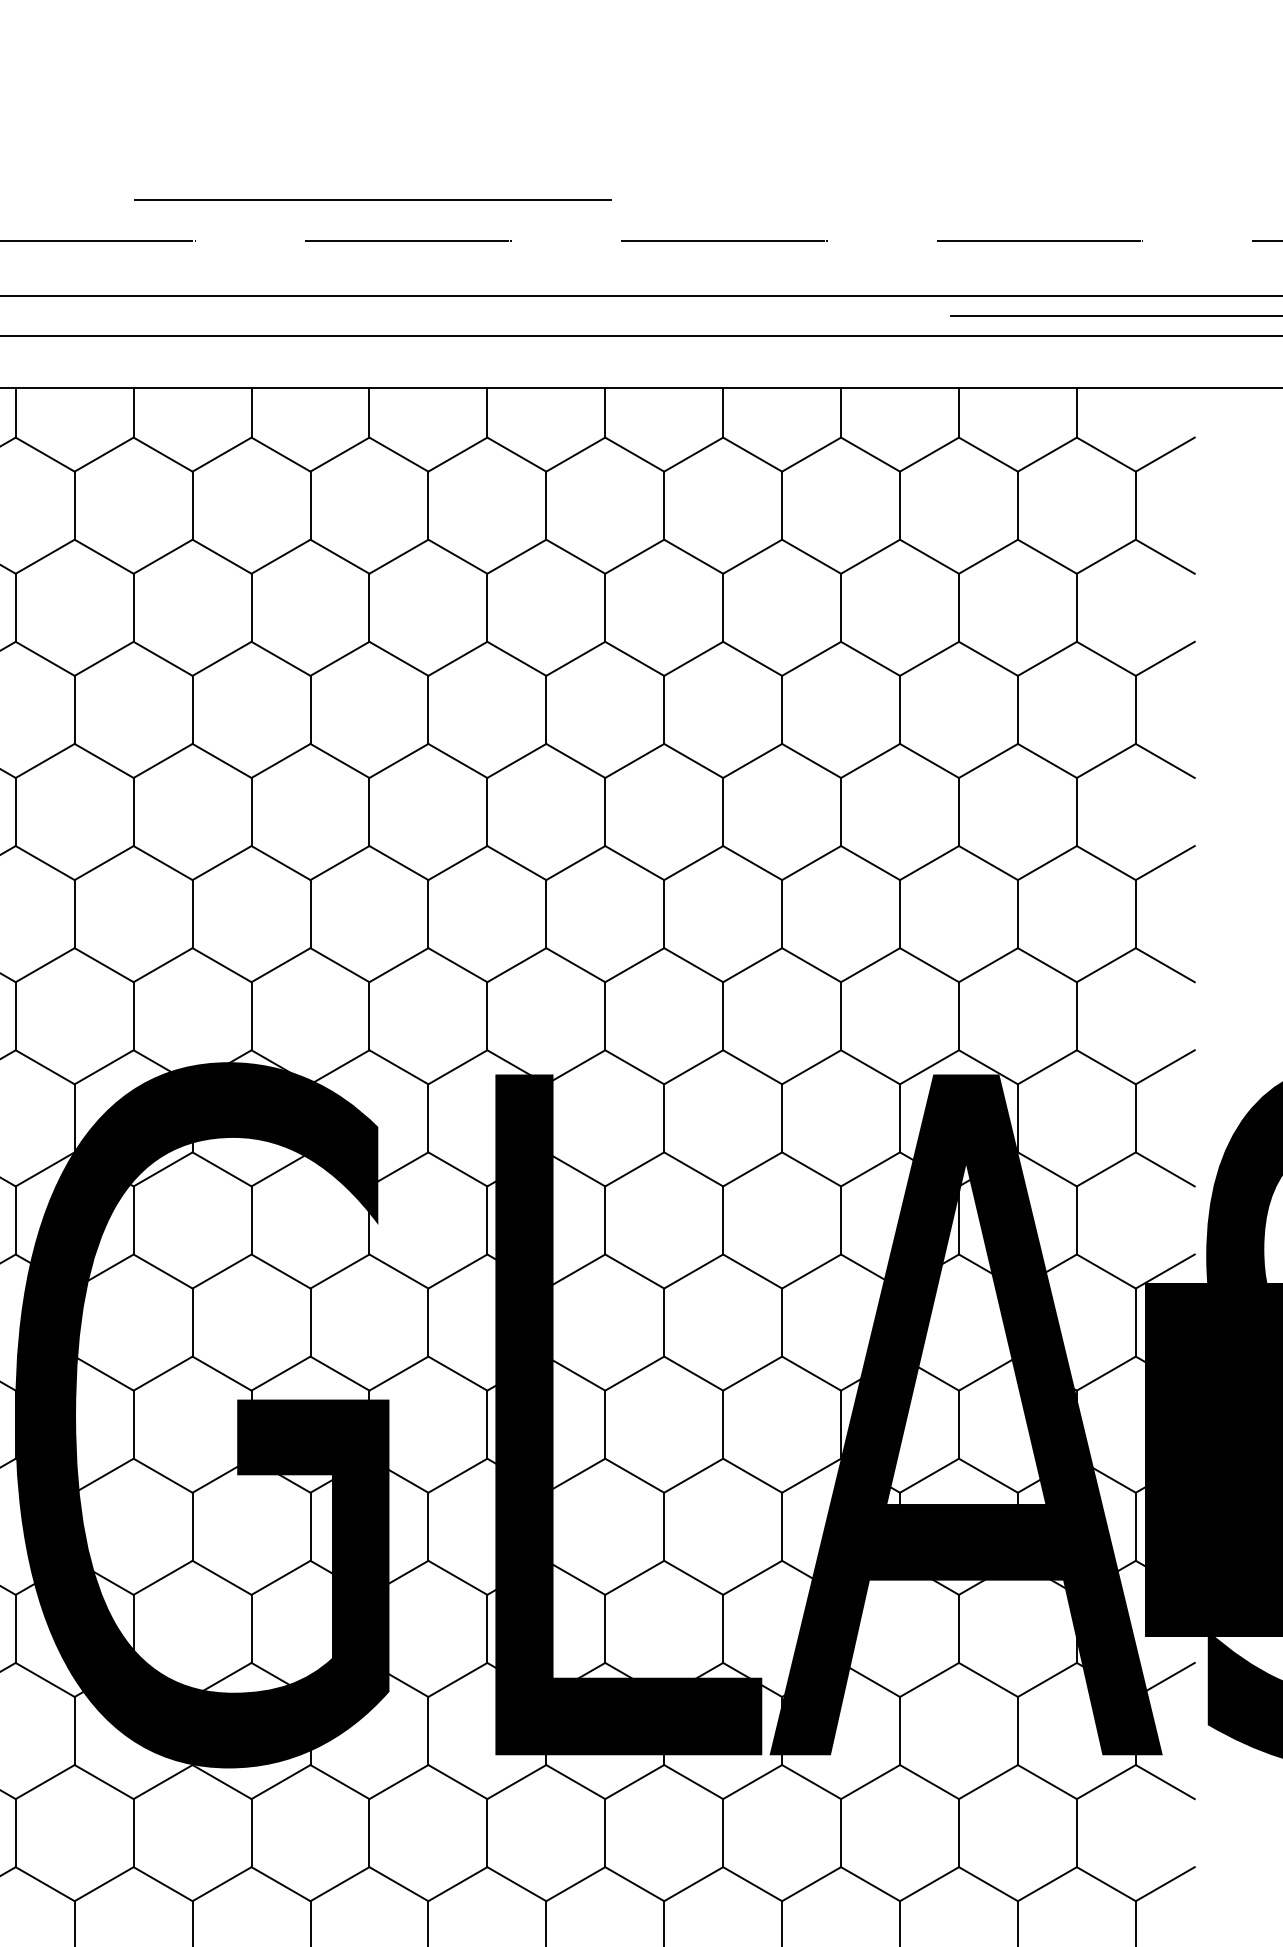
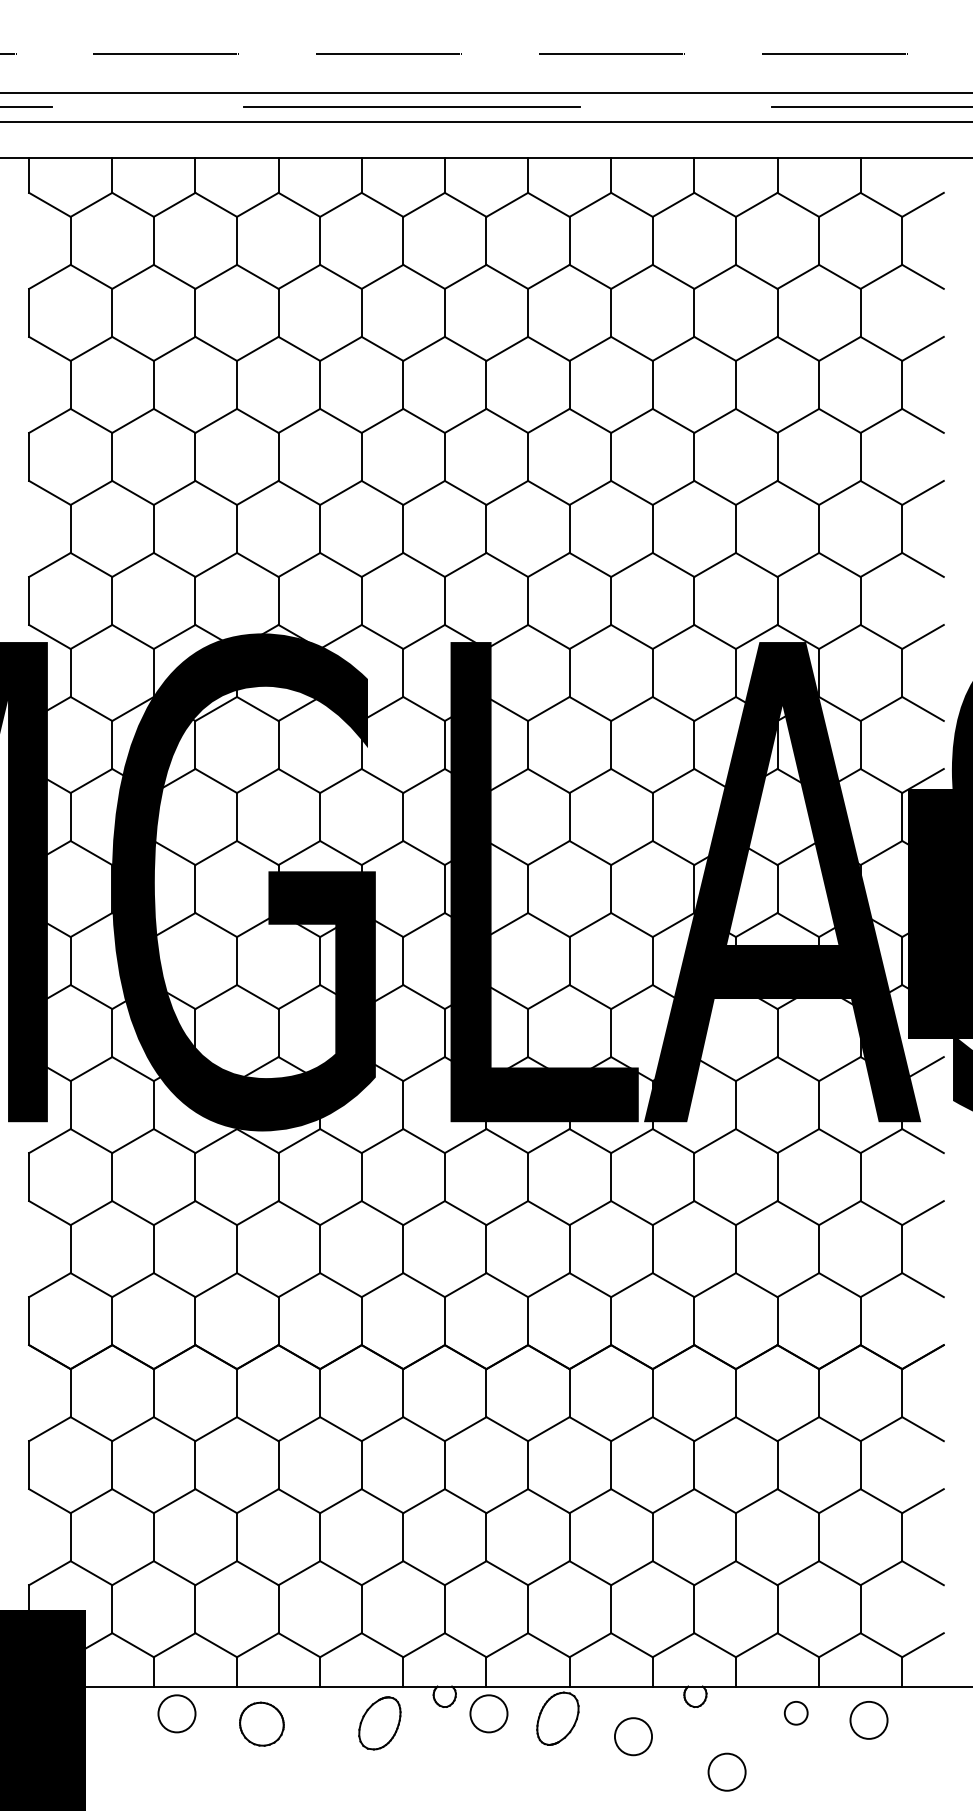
line: (371, 198) -> (411, 106), moved

